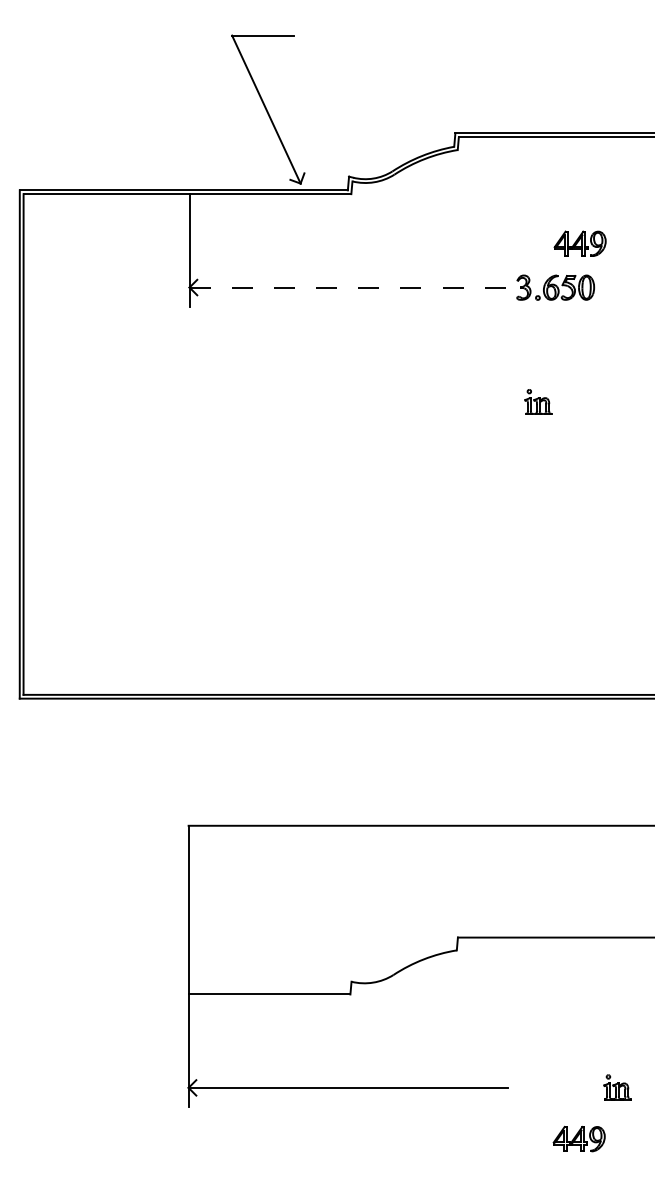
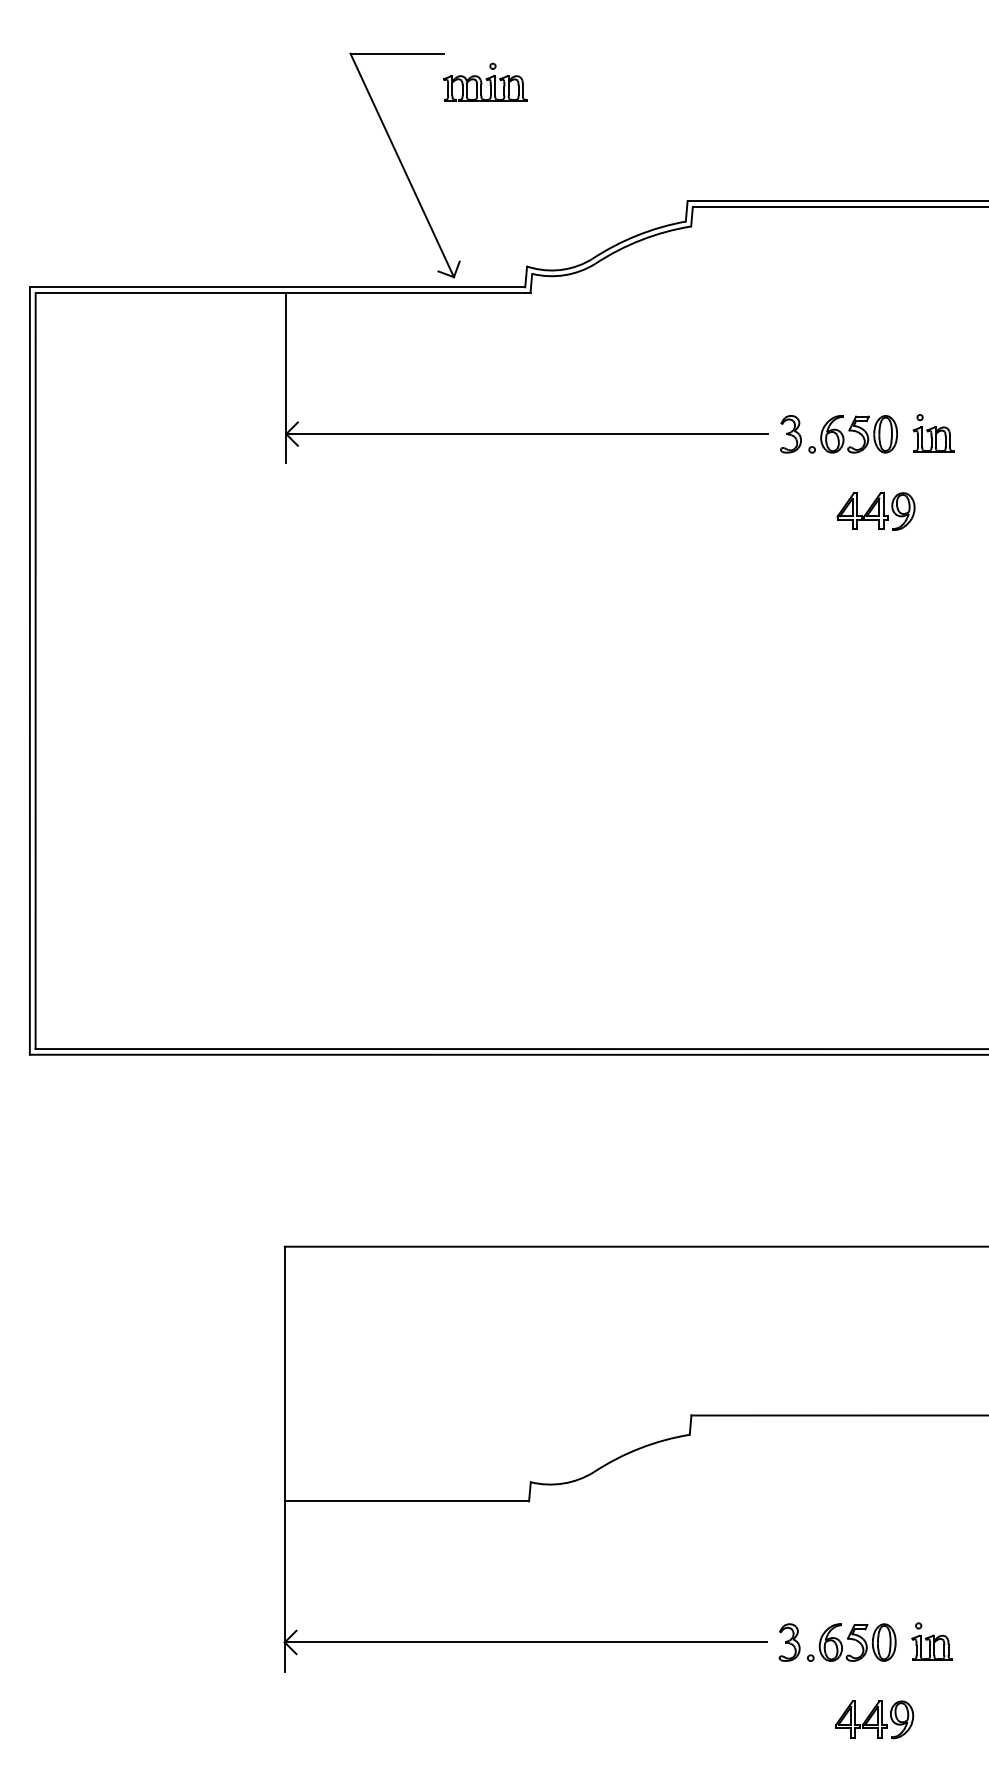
part: (321, 54) -> (485, 82), added
part: (579, 243) -> (874, 511), moved
line: (349, 287) -> (527, 434), dashed -> solid
part: (538, 401) -> (933, 432), moved
part: (554, 1088) -> (837, 1643), added

